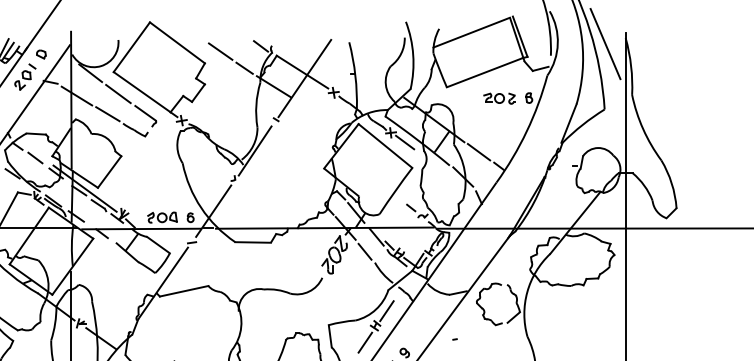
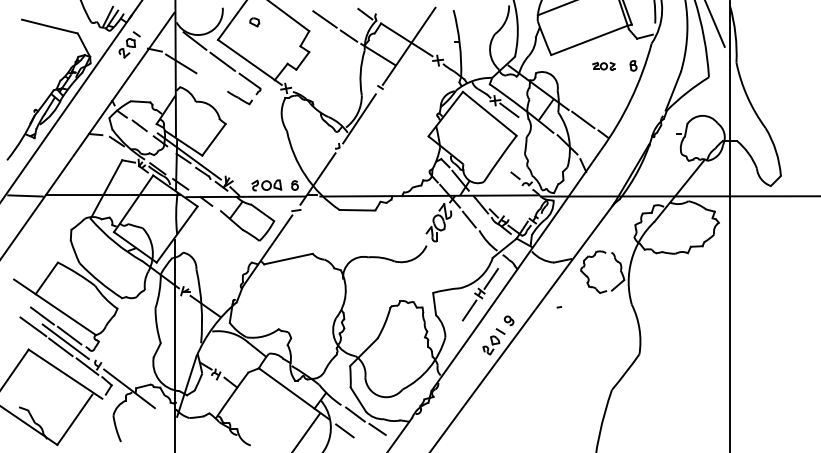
part: (41, 54) -> (254, 22), moved
part: (499, 98) -> (603, 66), size x0.7
line: (107, 113) -> (211, 81), removed

